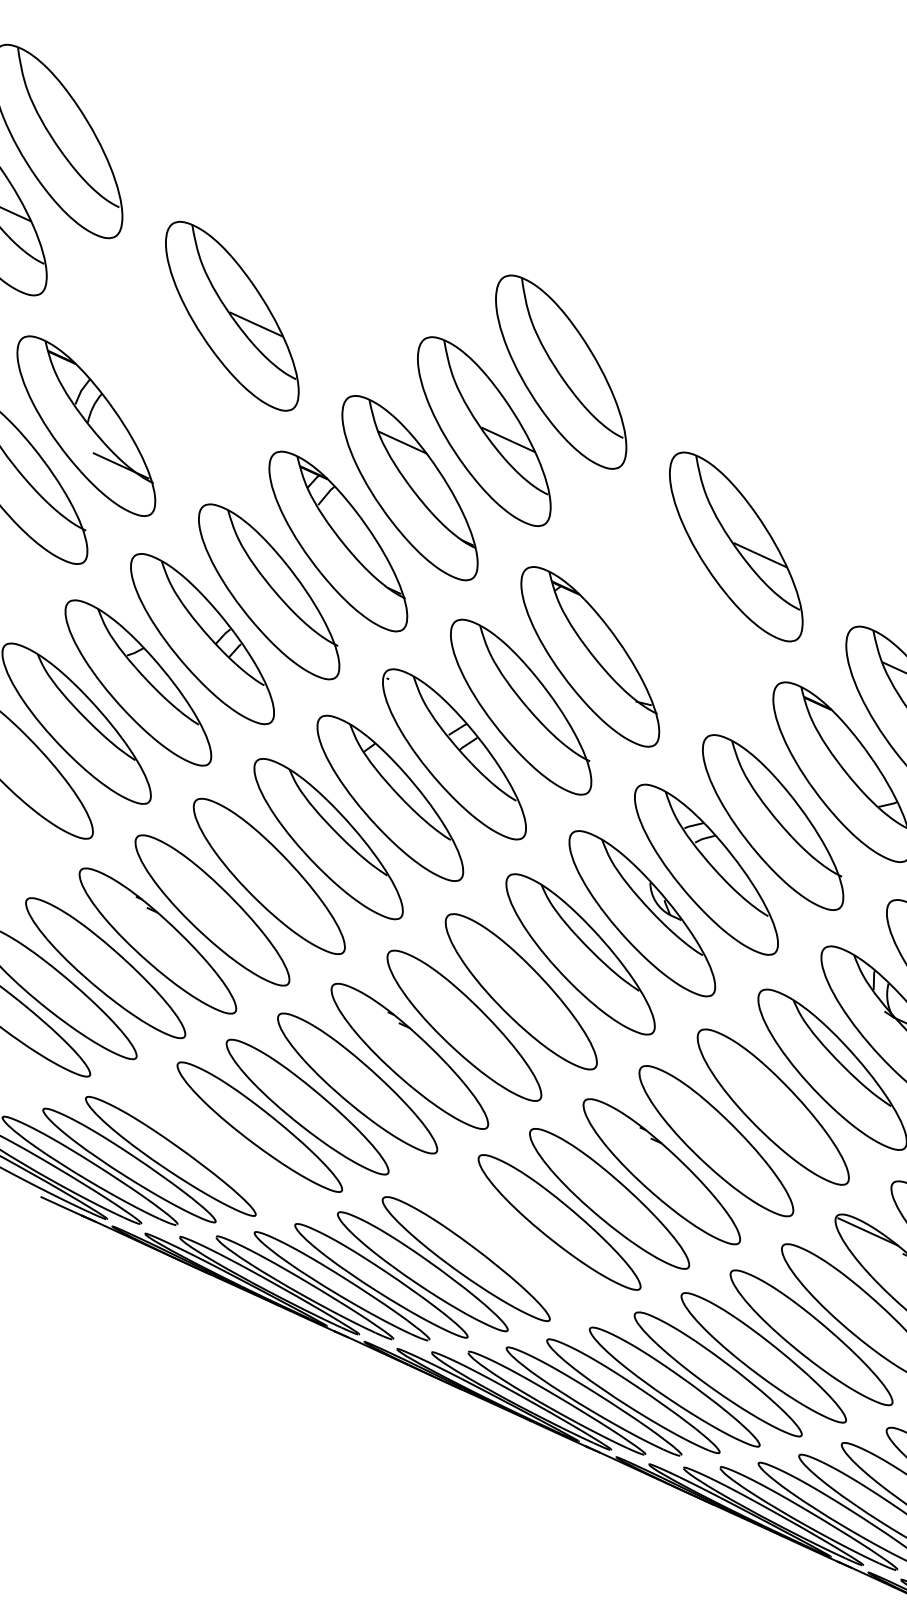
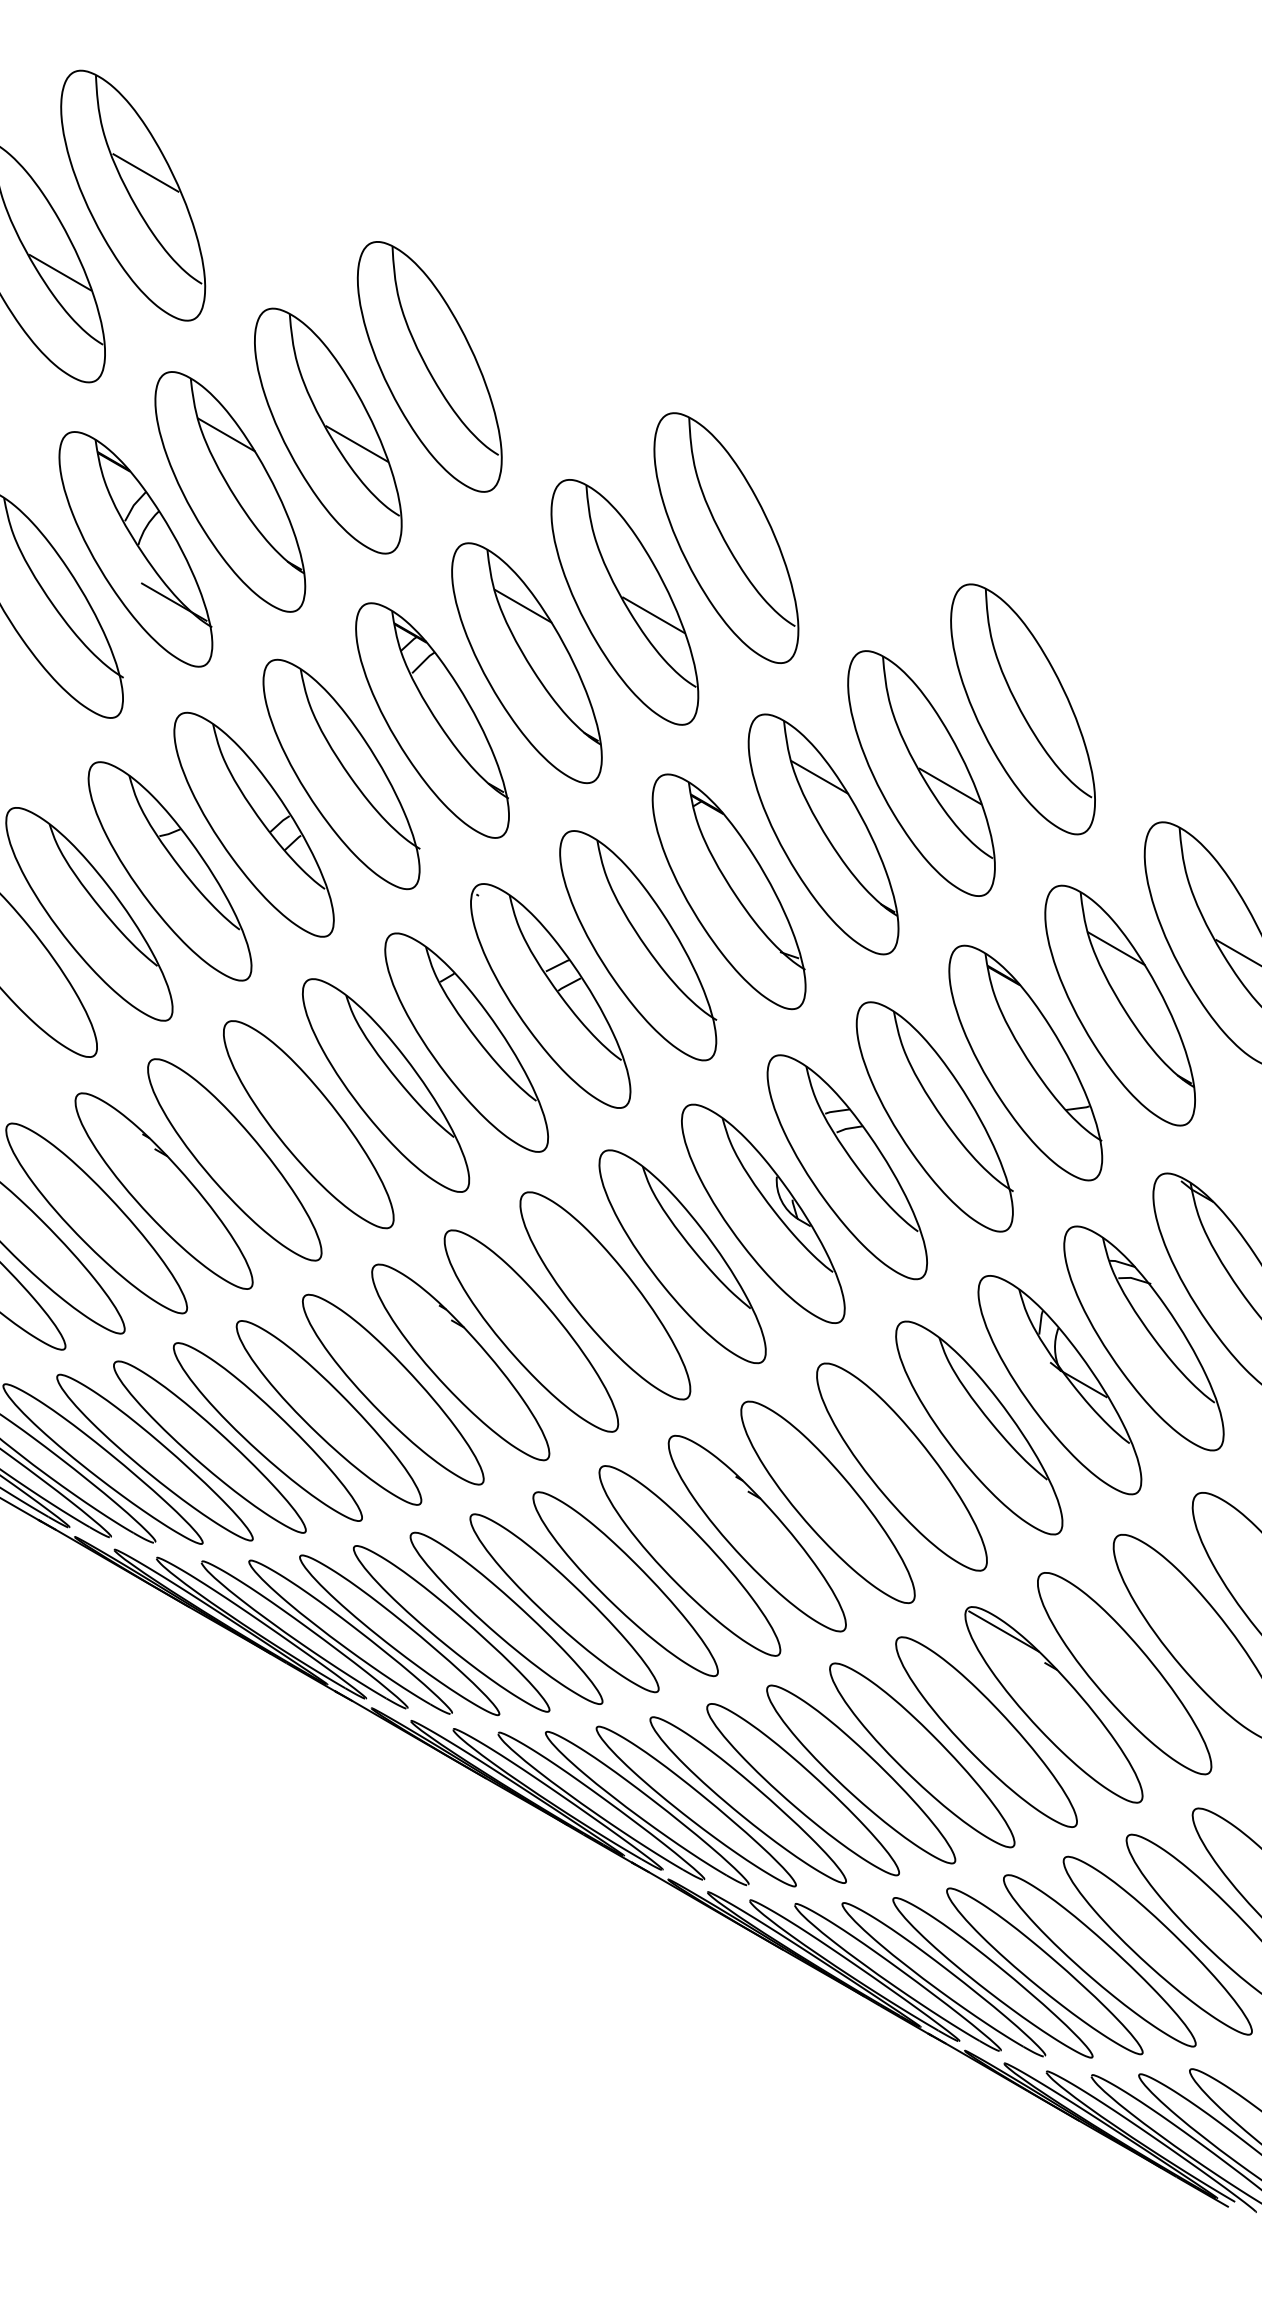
line: (65, 121) -> (145, 172), added
part: (308, 256) -> (429, 366), added
part: (158, 372) -> (230, 491), added
part: (812, 487) -> (1022, 709), added
part: (661, 603) -> (823, 834), added
part: (213, 1143) -> (209, 1446), added
part: (511, 1242) -> (564, 1603), added

